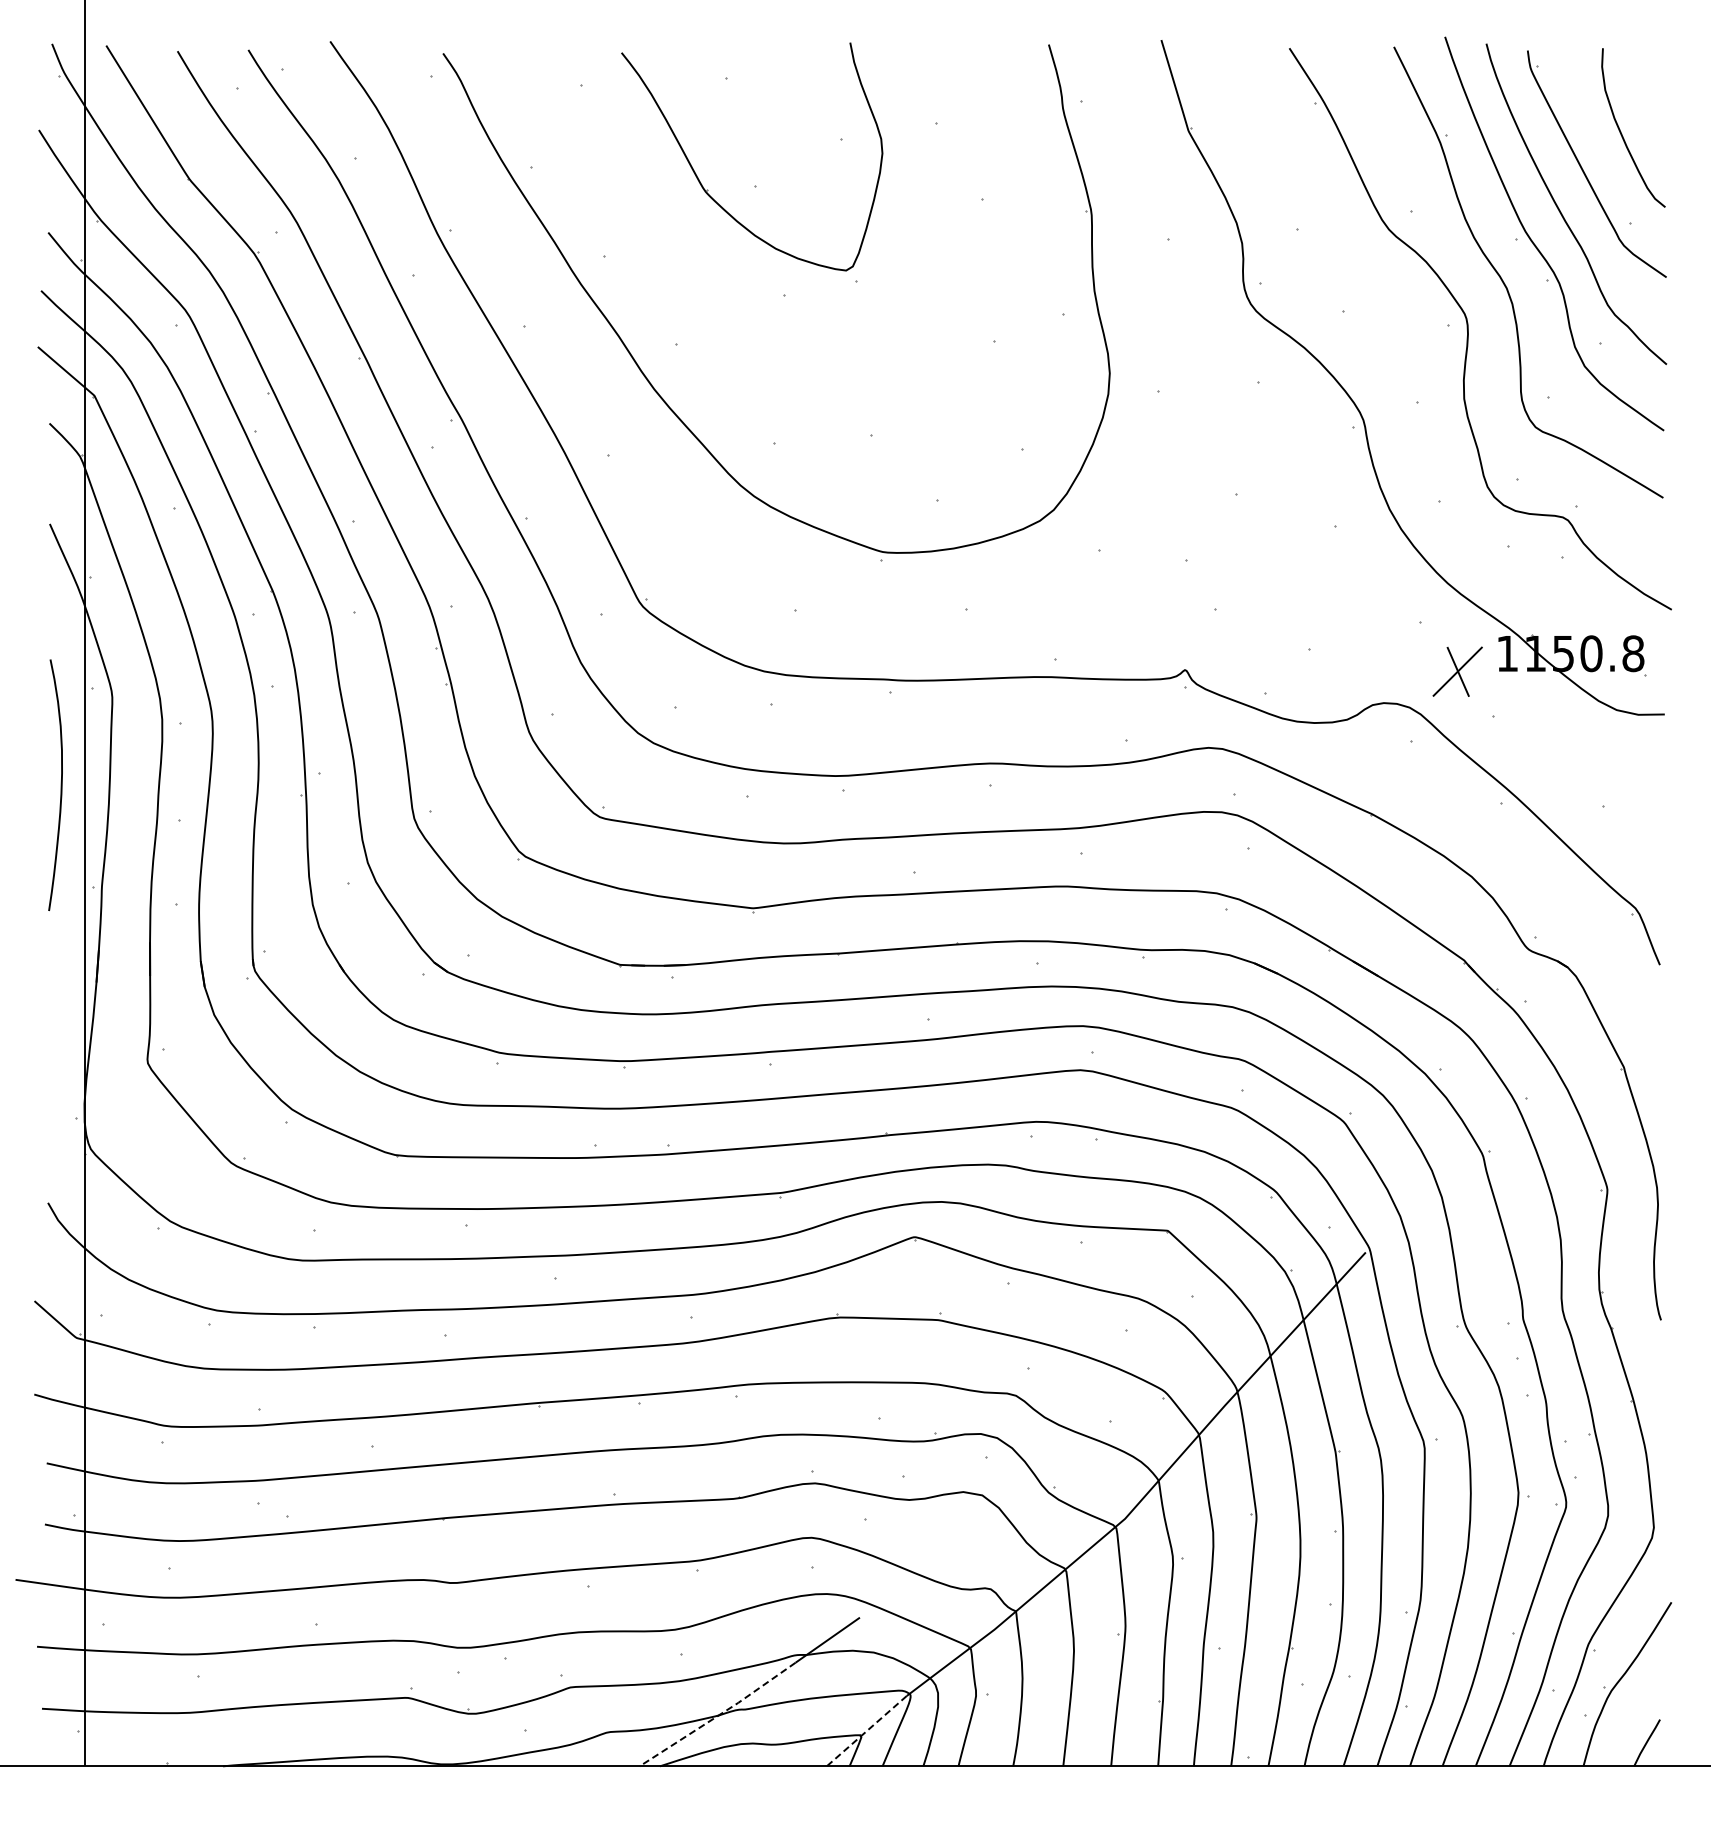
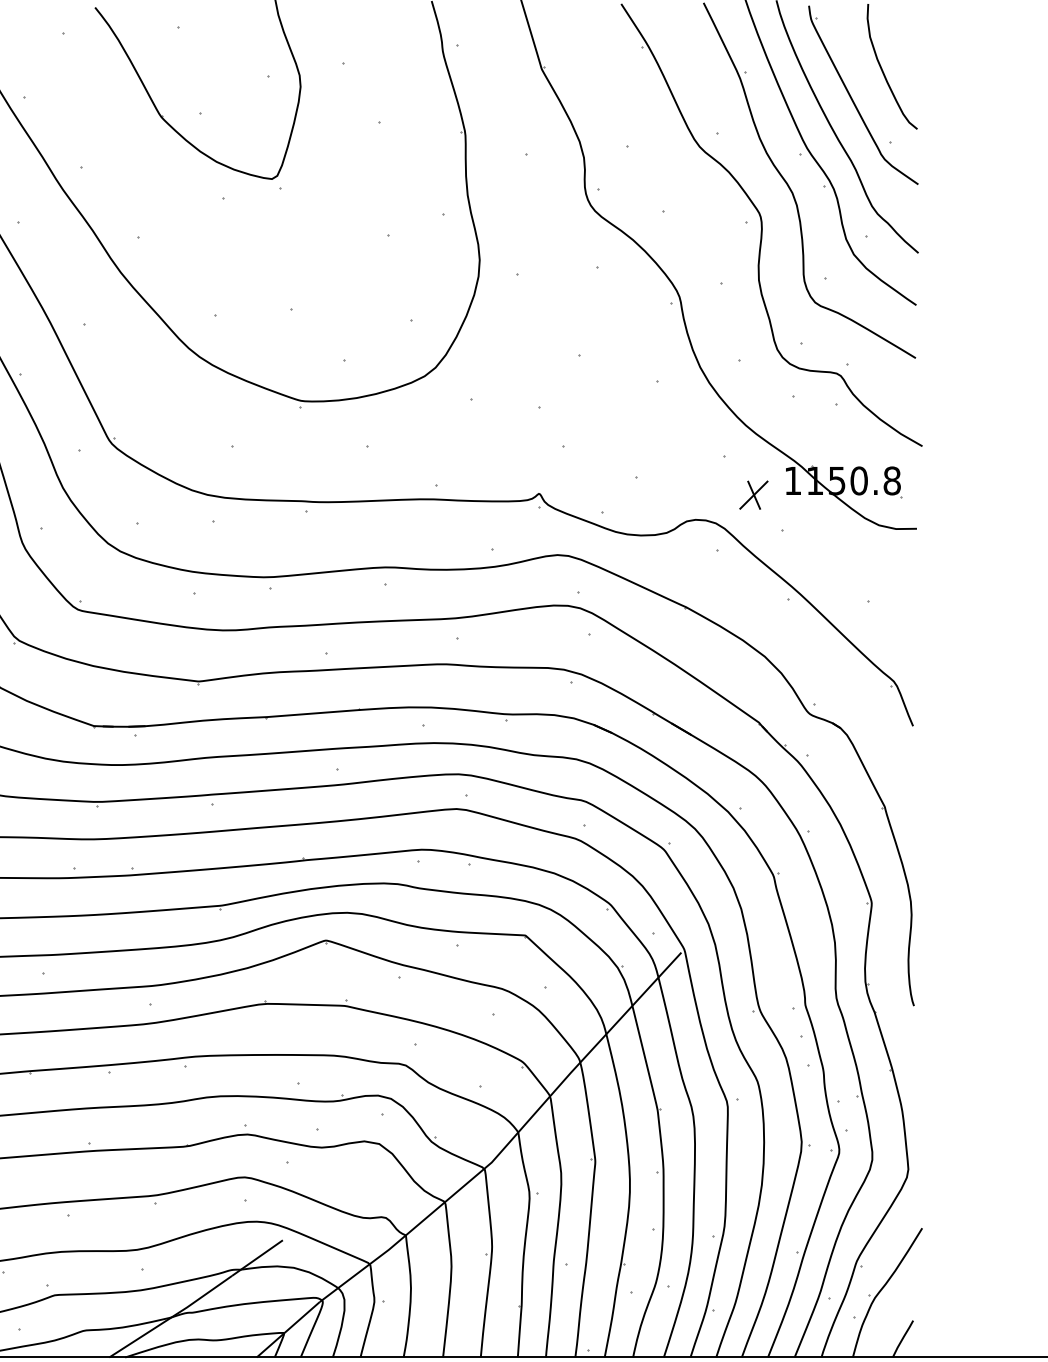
part: (1457, 671) -> (753, 494), size x0.71
line: (718, 1715) -> (171, 1317), dashed -> solid
line: (866, 1731) -> (288, 1330), dashed -> solid

